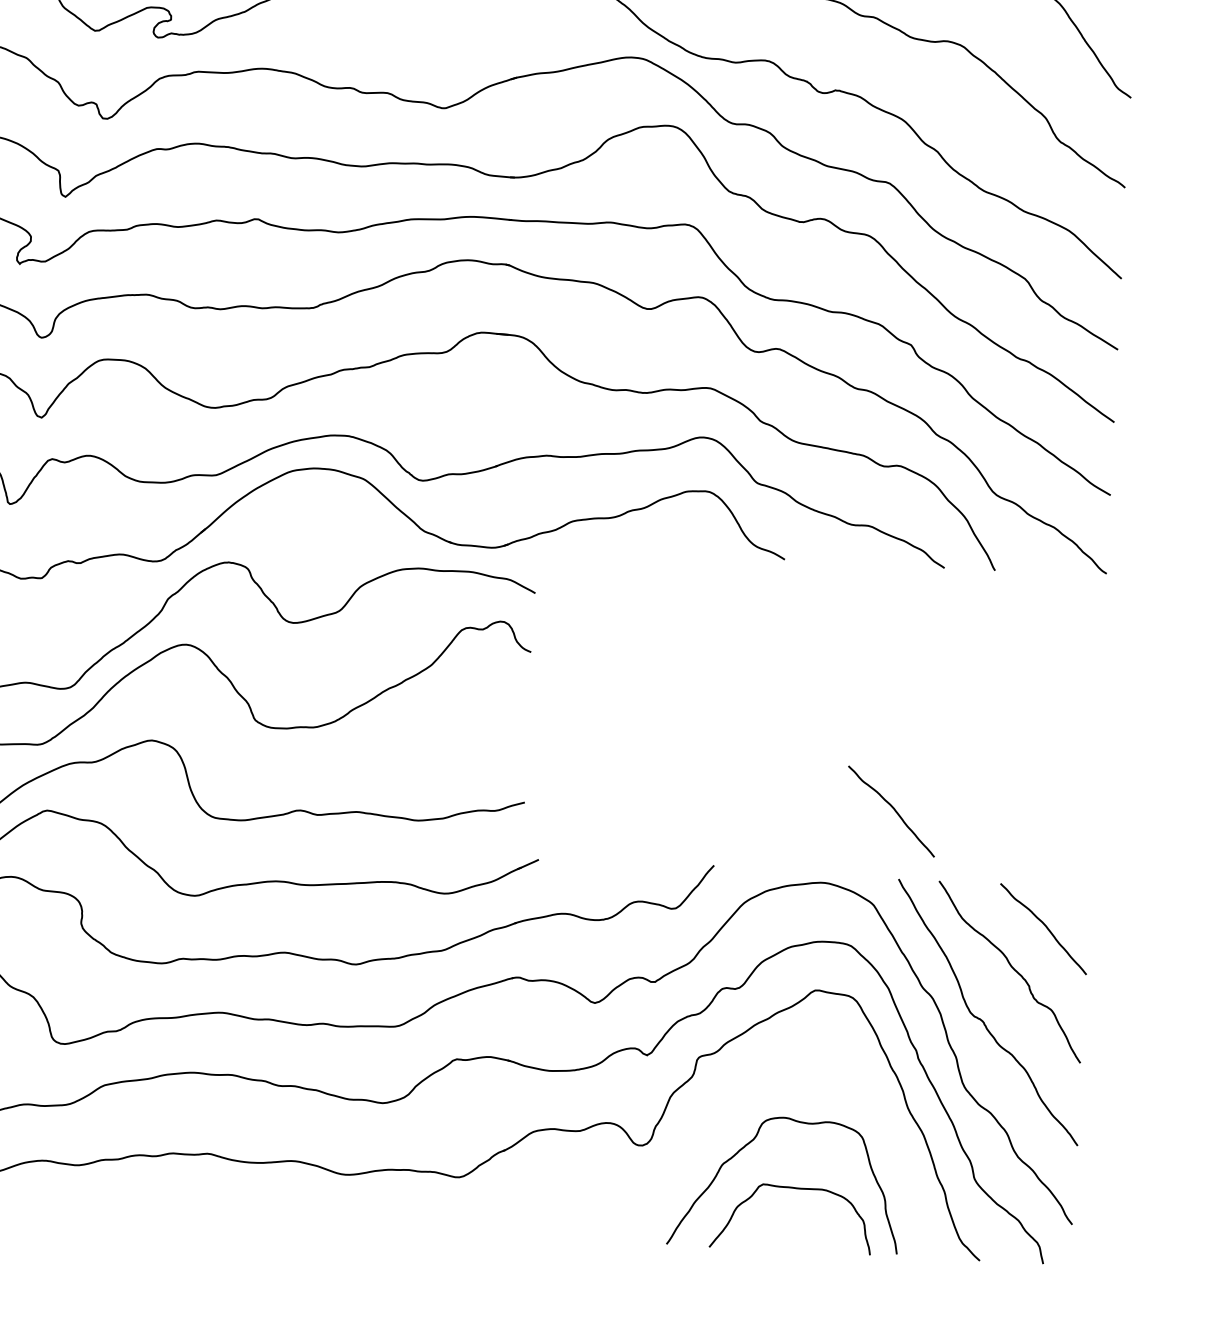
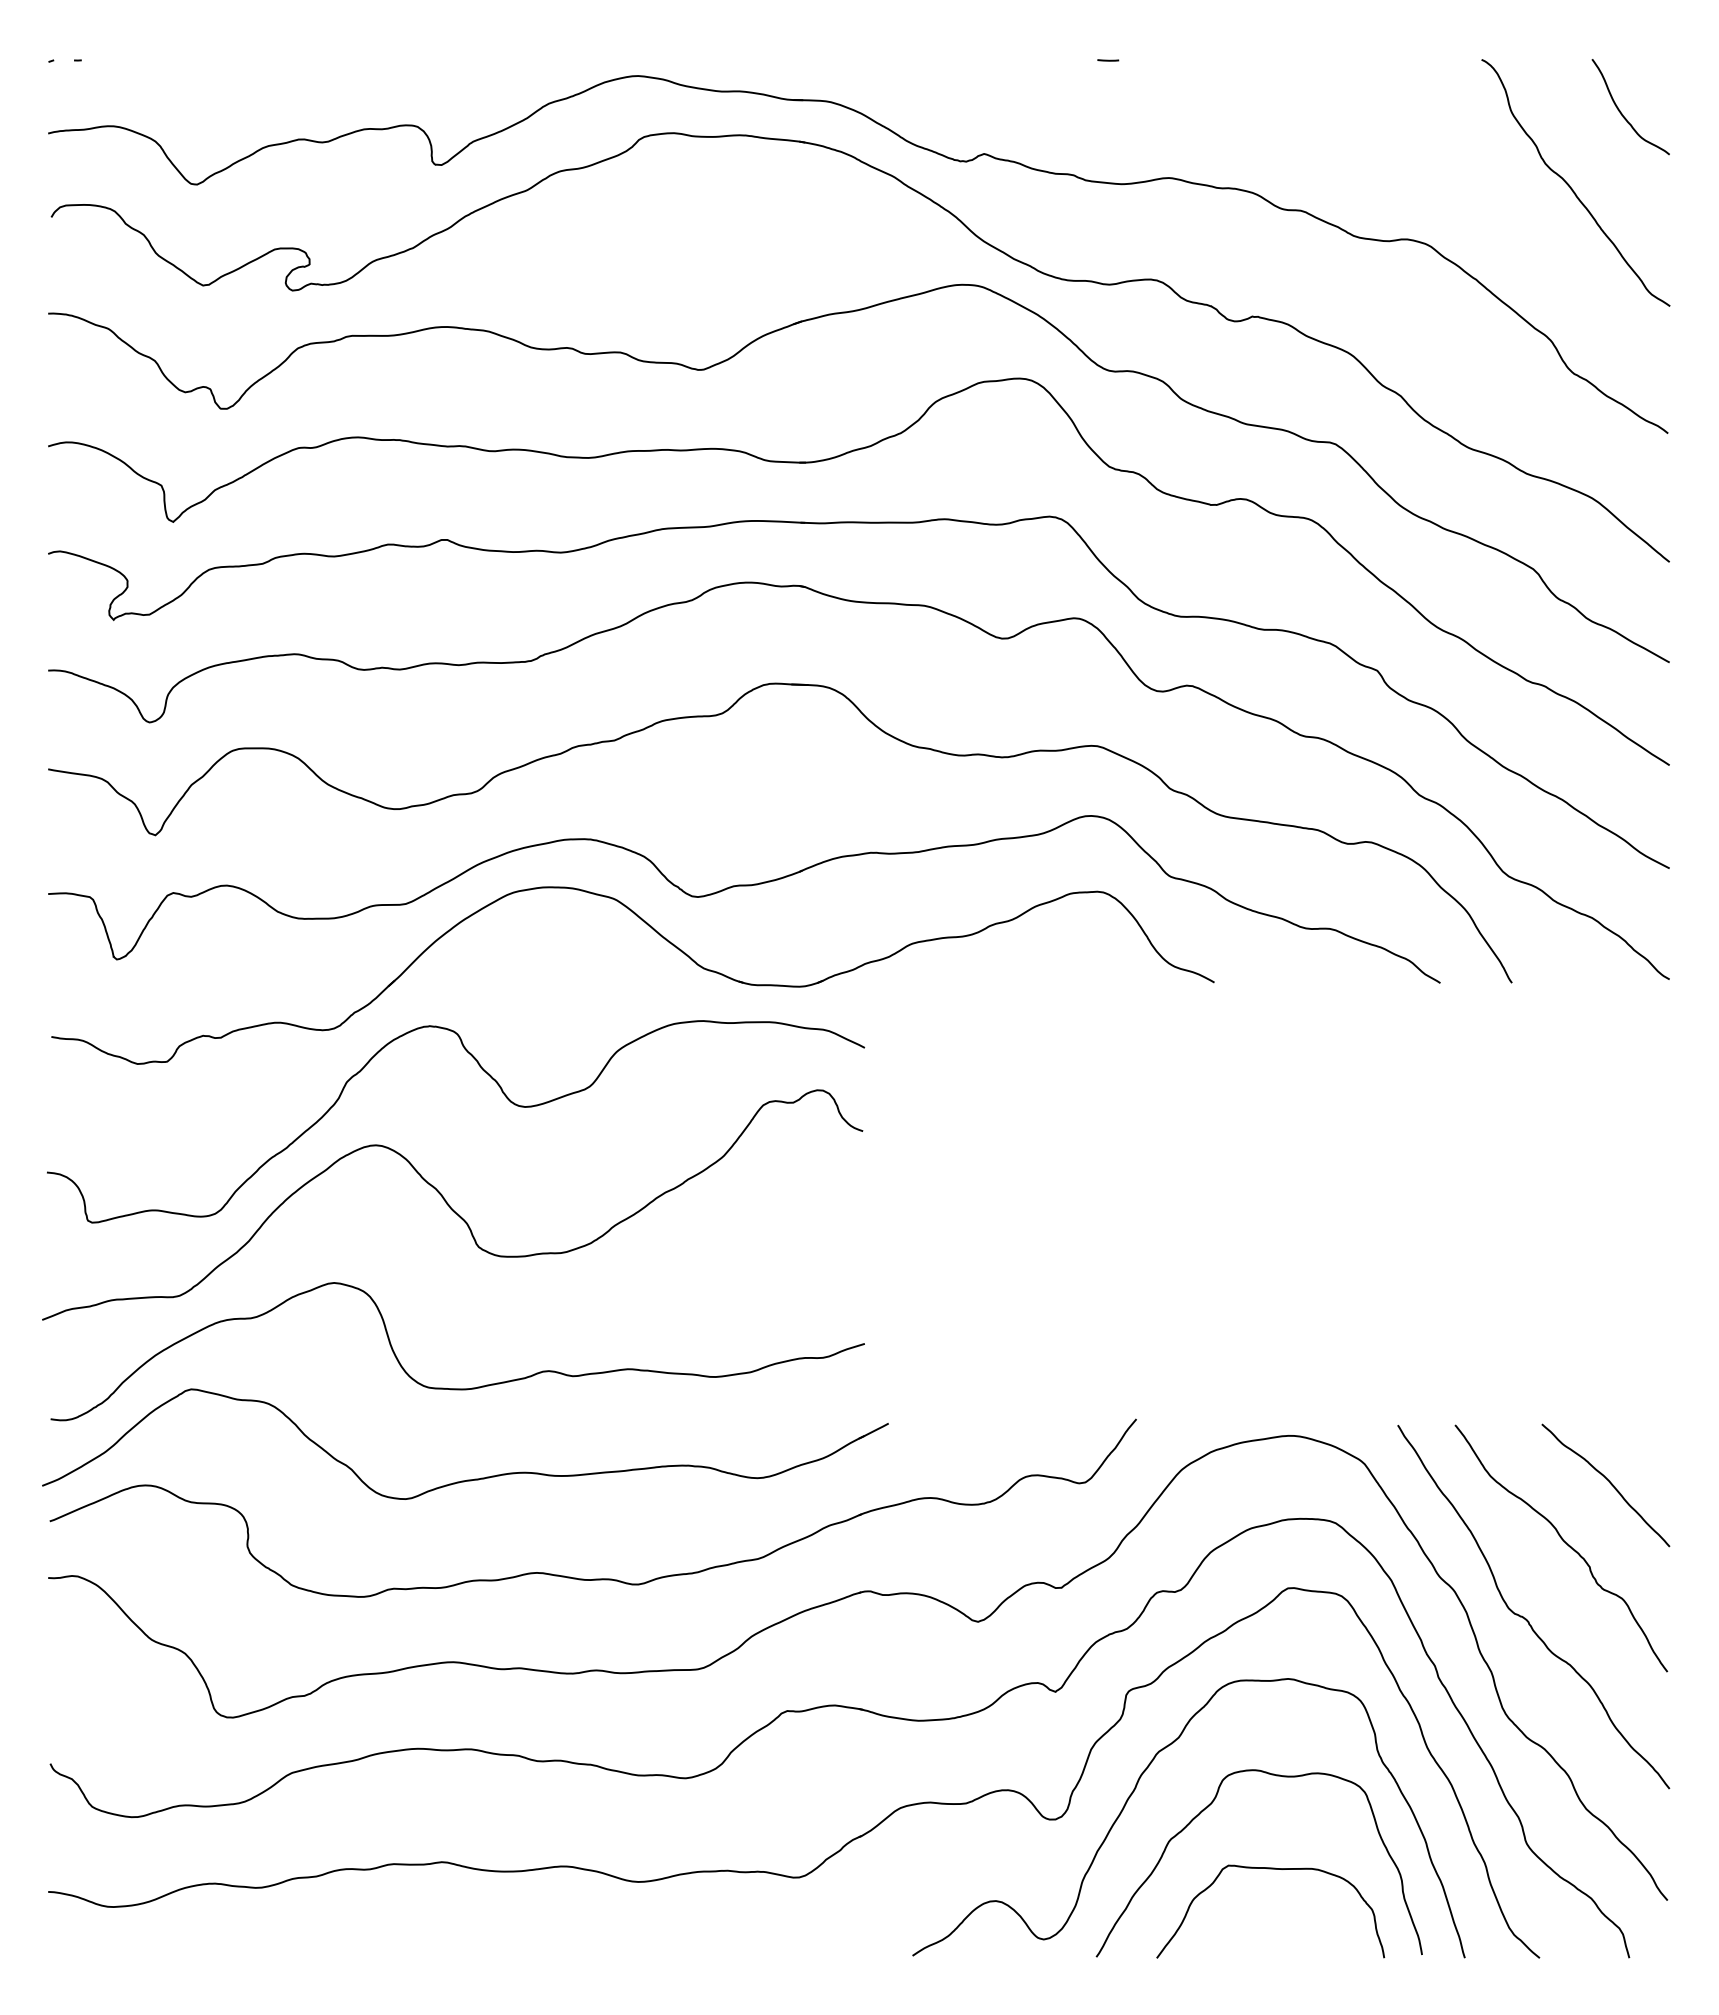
curve: (894, 810) -> (1386, 1328), removed
curve: (700, 1126) -> (1136, 1788), added

